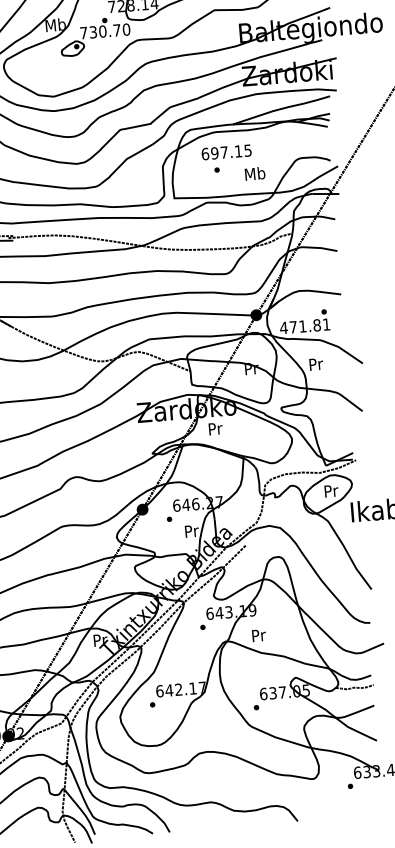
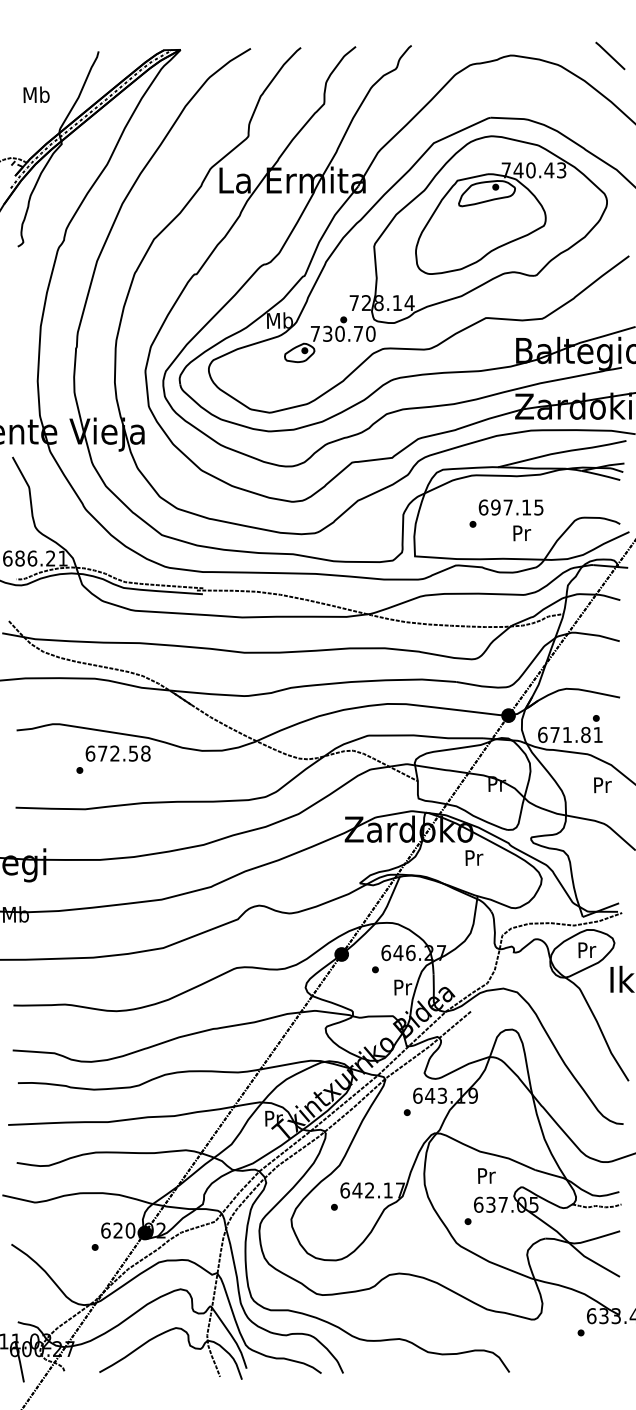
text: (226, 152) -> (510, 507), moved
text: (254, 173) -> (521, 532), Mb -> Pr
text: (283, 327) -> (542, 734), 471.81 -> 671.81
text: (316, 364) -> (602, 785), moved
text: (215, 428) -> (474, 857), moved
text: (258, 635) -> (486, 1175), moved

